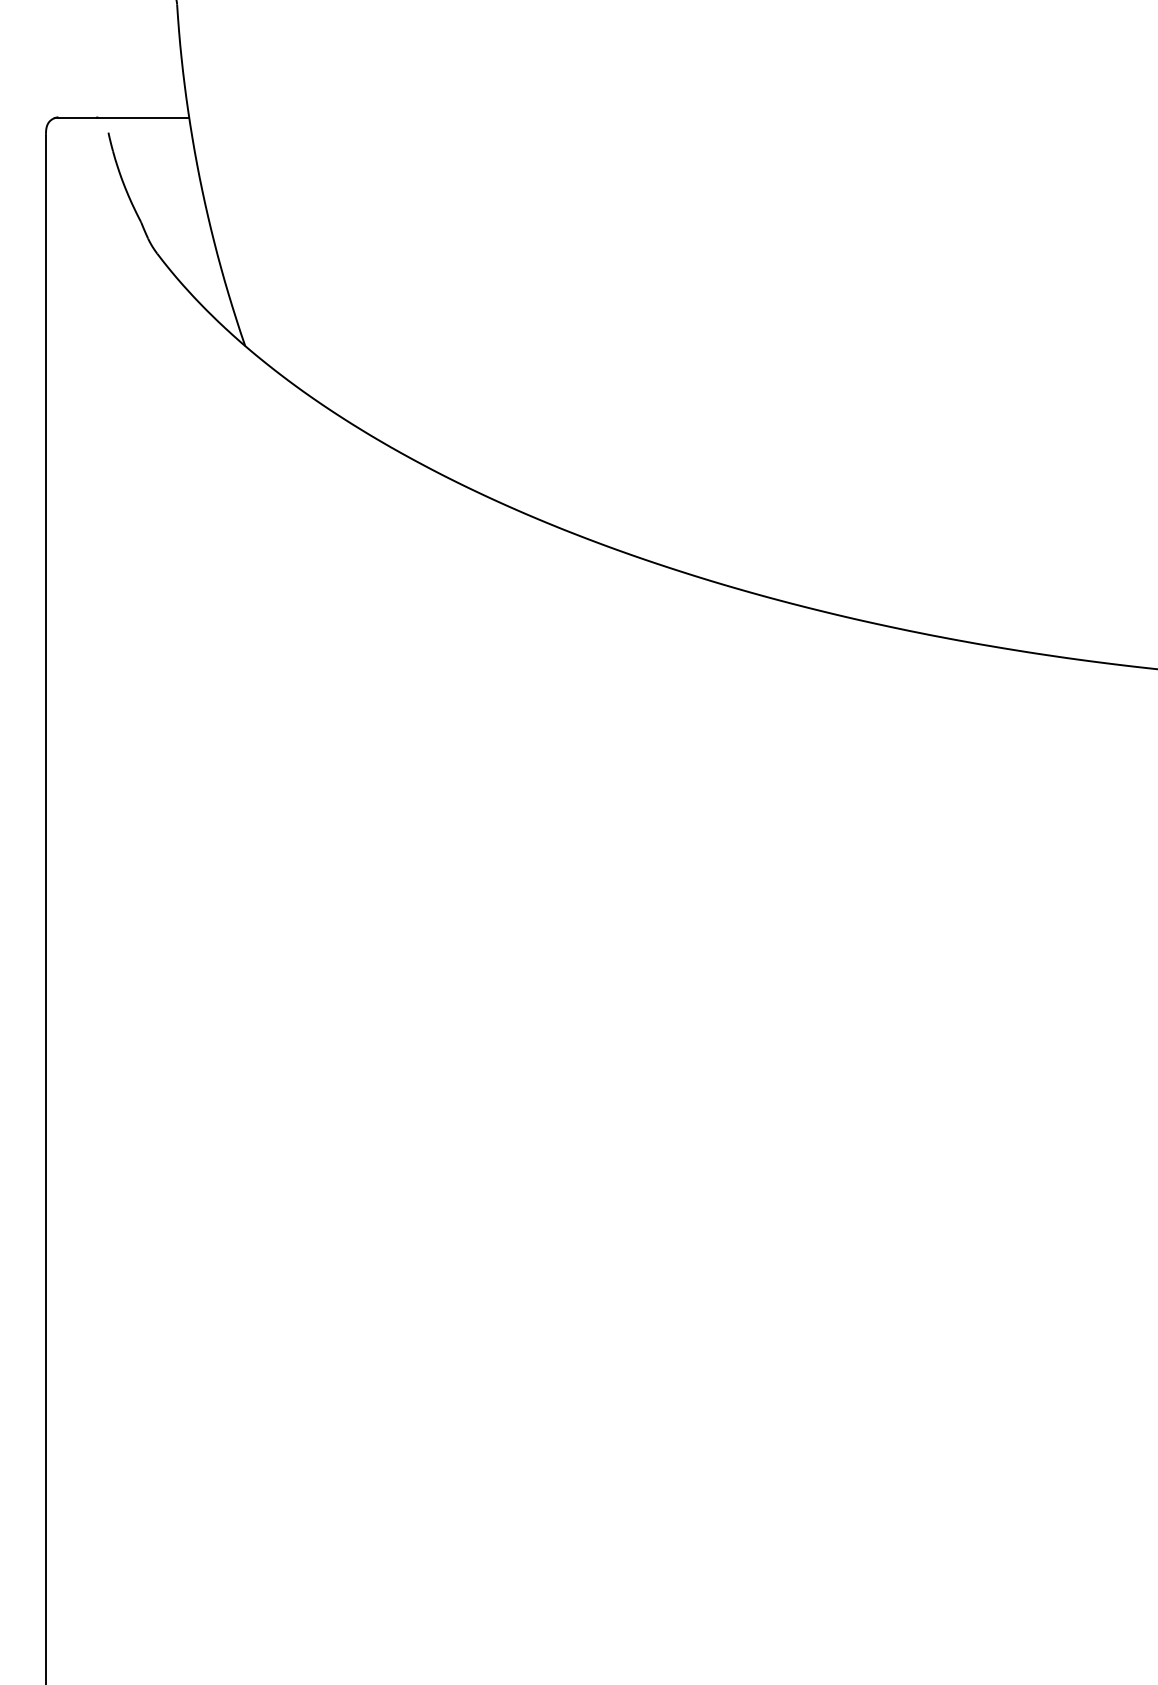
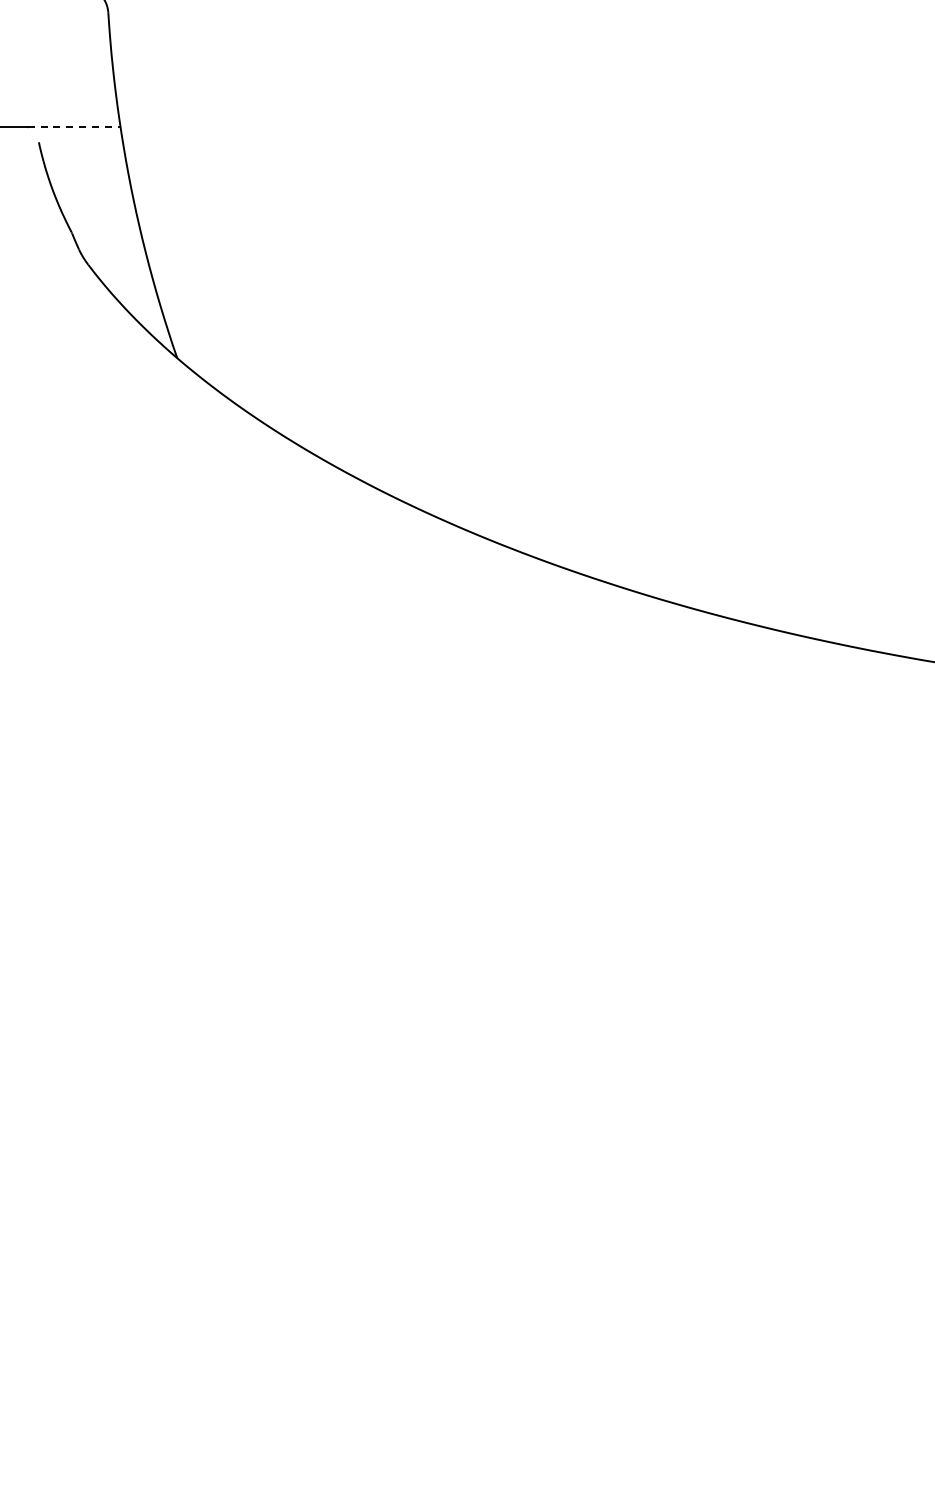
line: (143, 117) -> (74, 126), solid -> dashed

